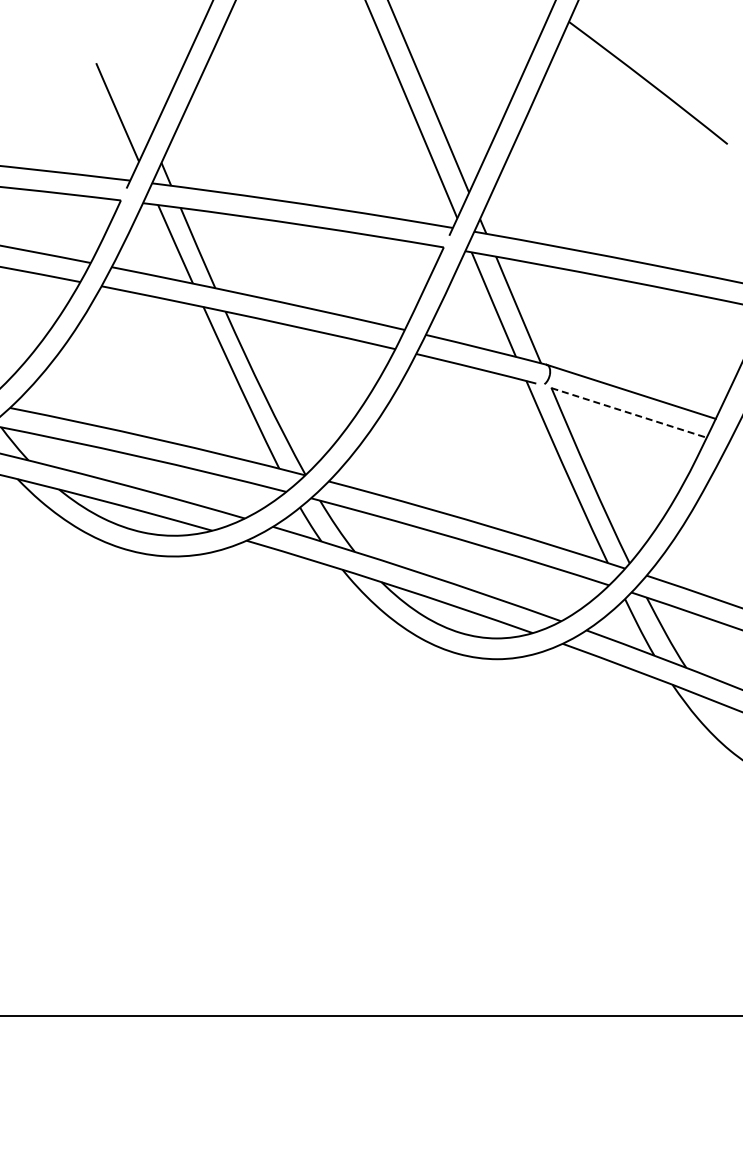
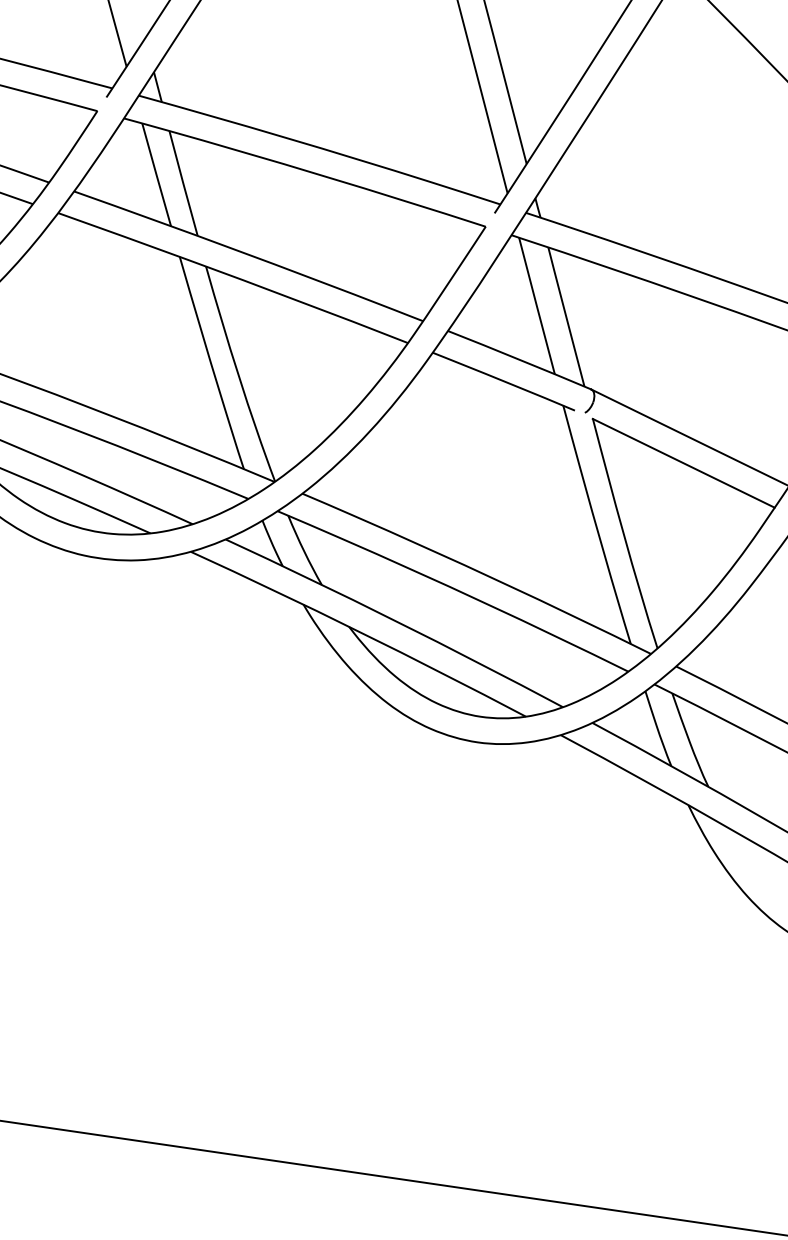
line: (629, 413) -> (684, 464), dashed -> solid

